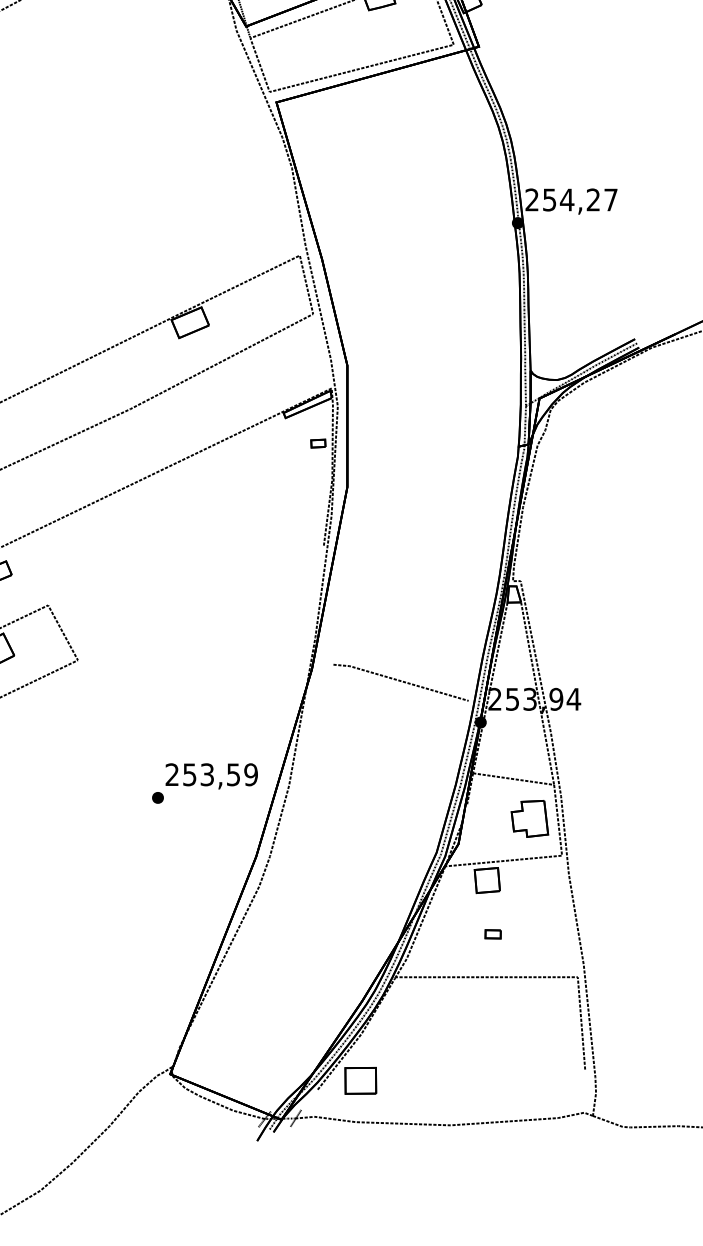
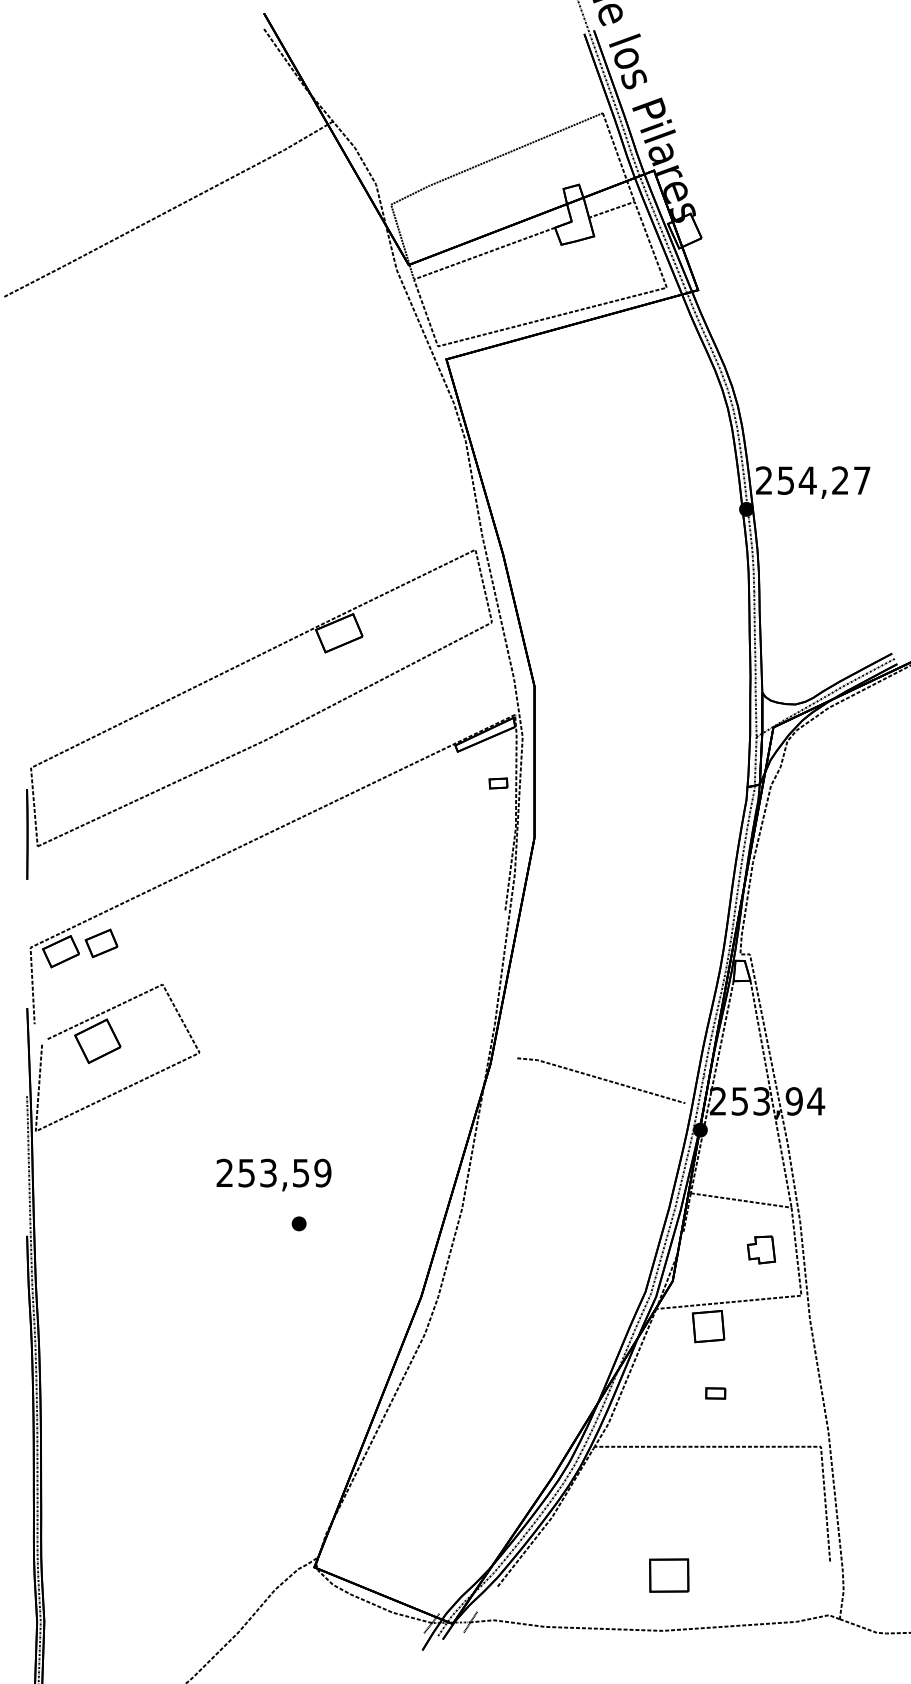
text: (211, 775) -> (273, 1174), moved
part: (529, 818) -> (761, 1249), size x0.6
part: (361, 1080) -> (669, 1575), moved

